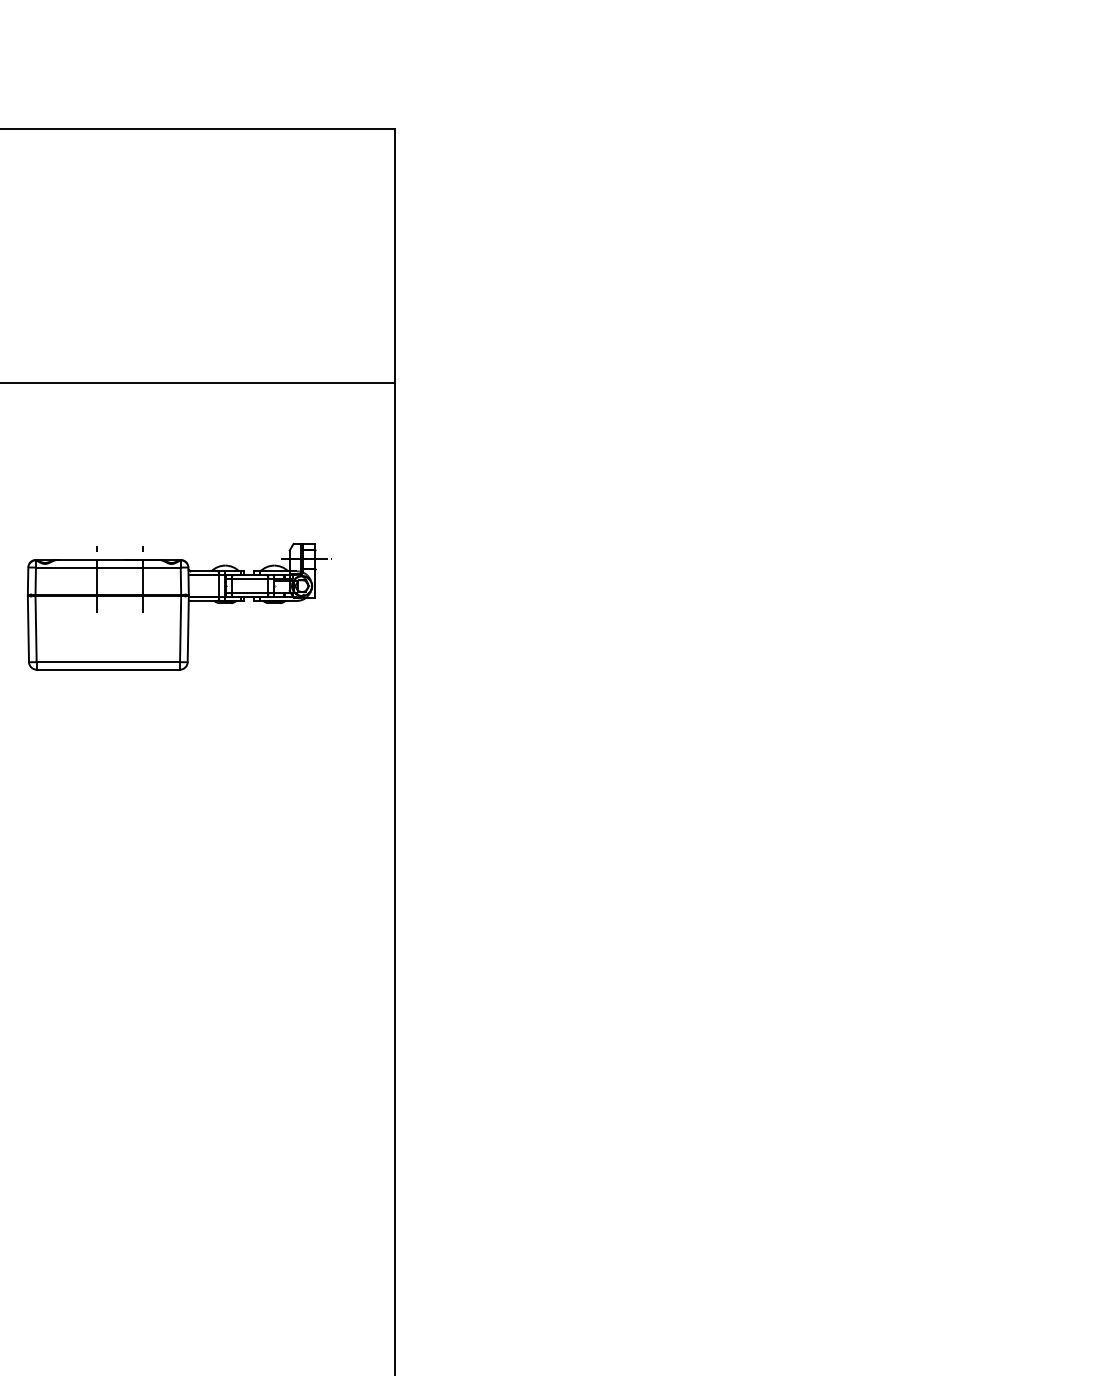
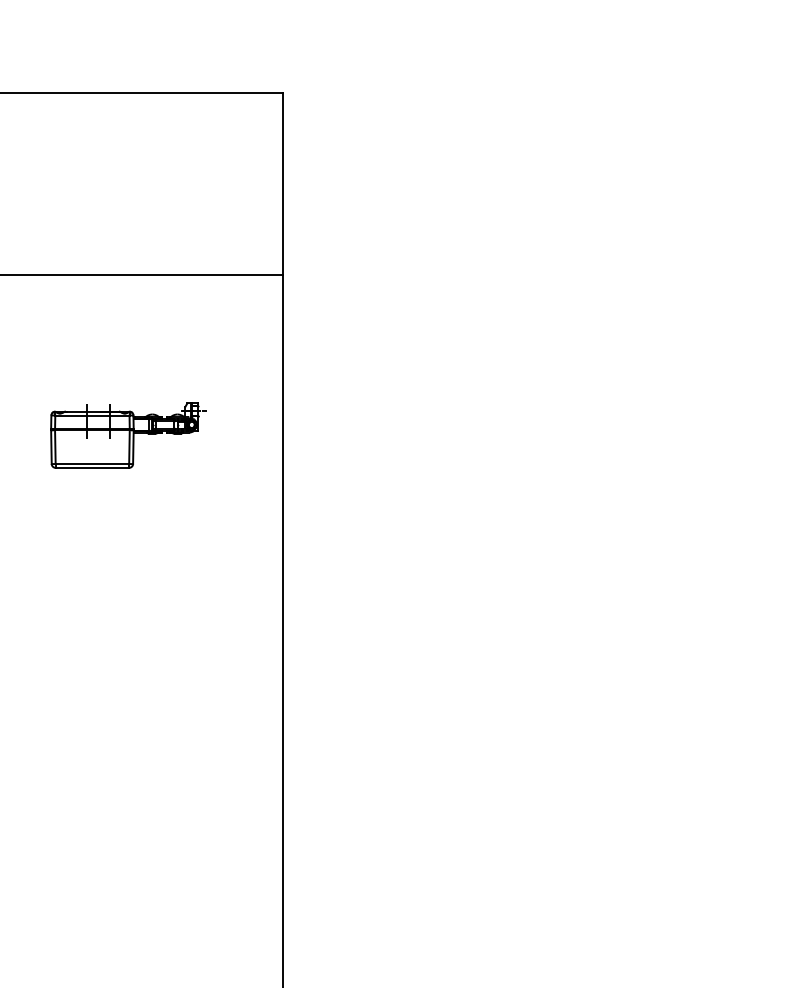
part: (178, 606) -> (128, 435), size x0.71

